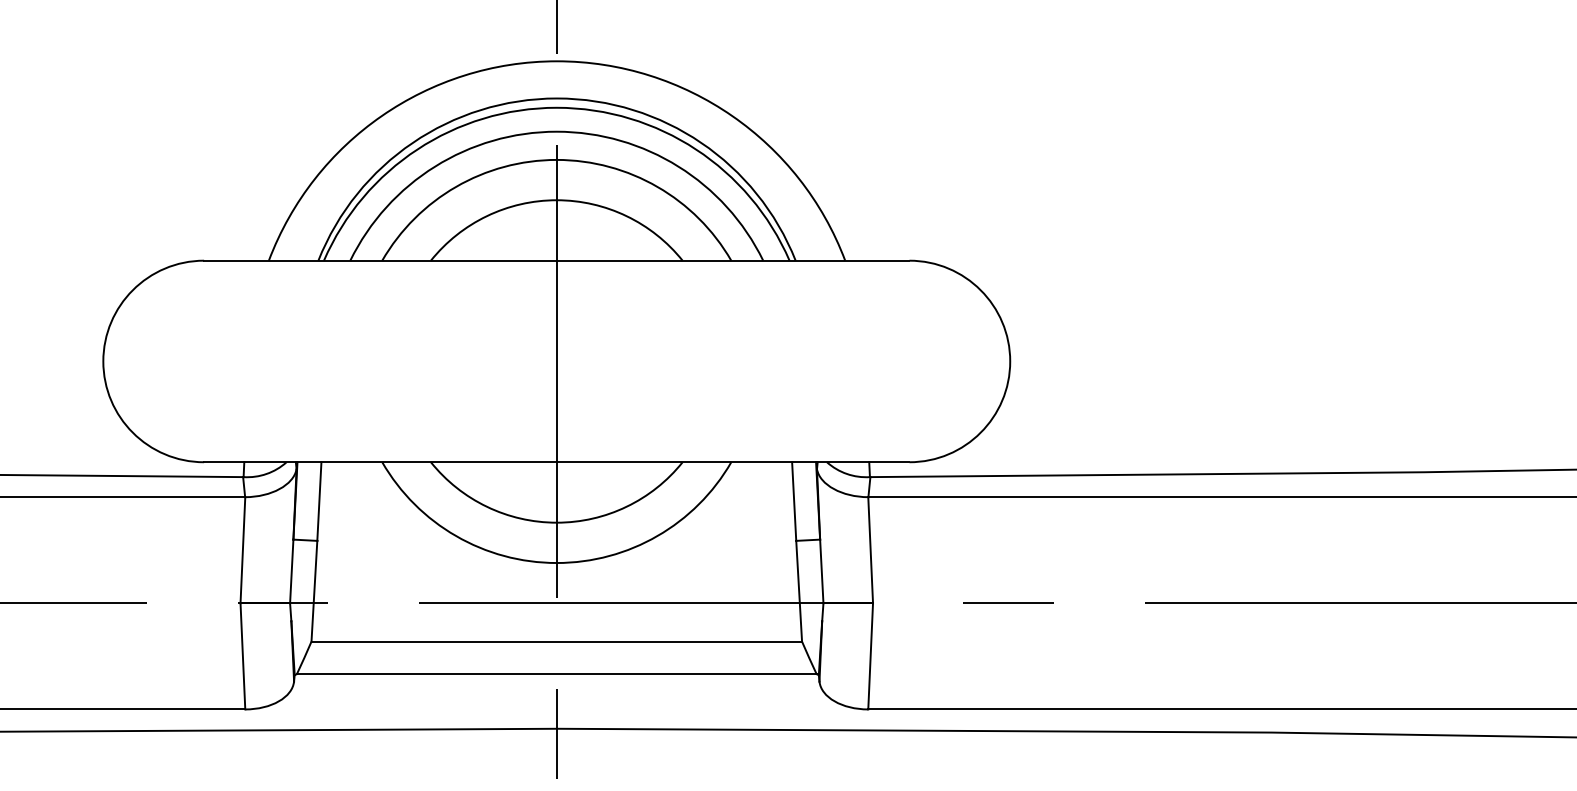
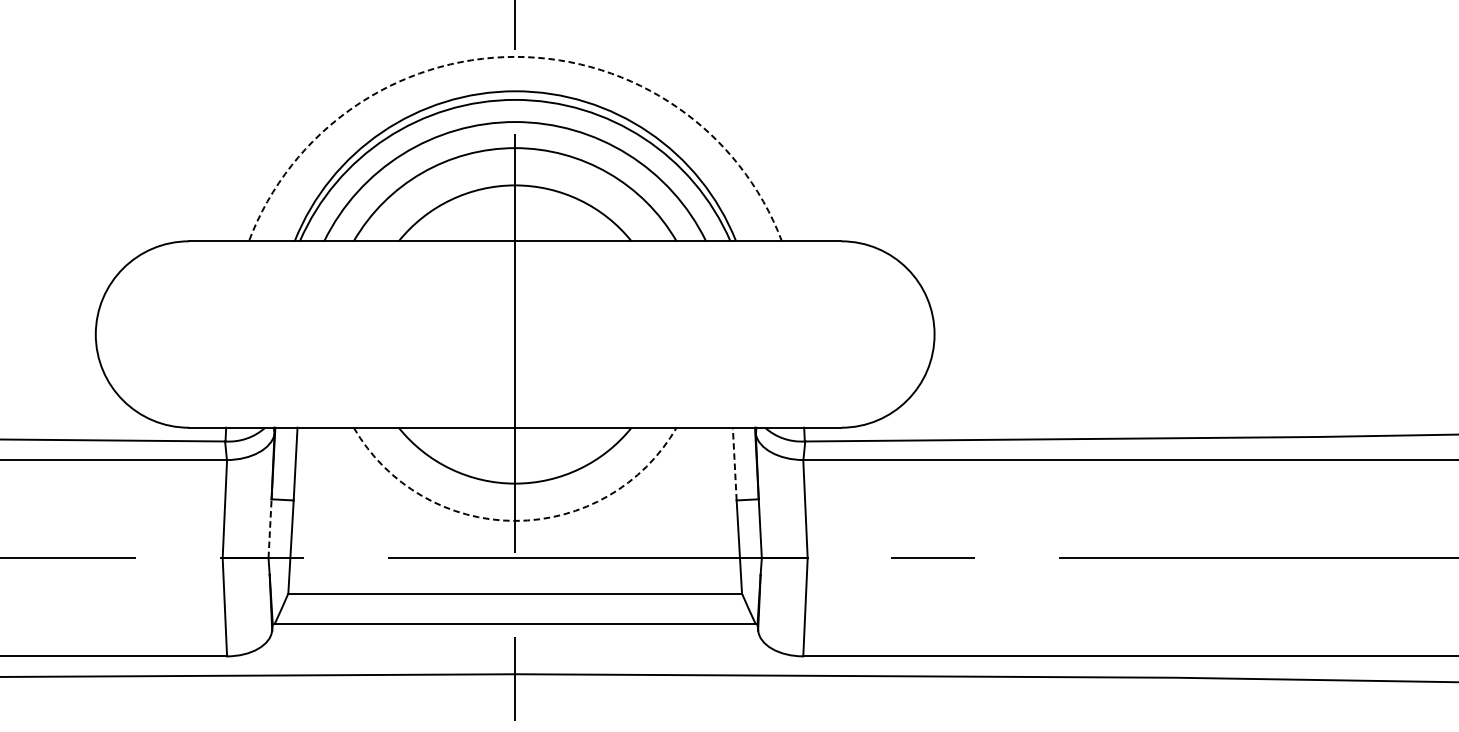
arc: (557, 61) -> (515, 57), solid -> dashed
line: (794, 501) -> (735, 464), solid -> dashed
arc: (556, 563) -> (514, 521), solid -> dashed
line: (291, 571) -> (269, 528), solid -> dashed

